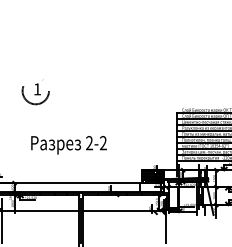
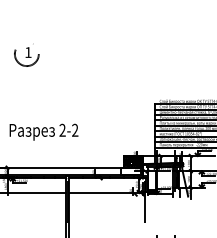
part: (35, 91) -> (26, 54), moved
text: (68, 144) -> (43, 131), moved

